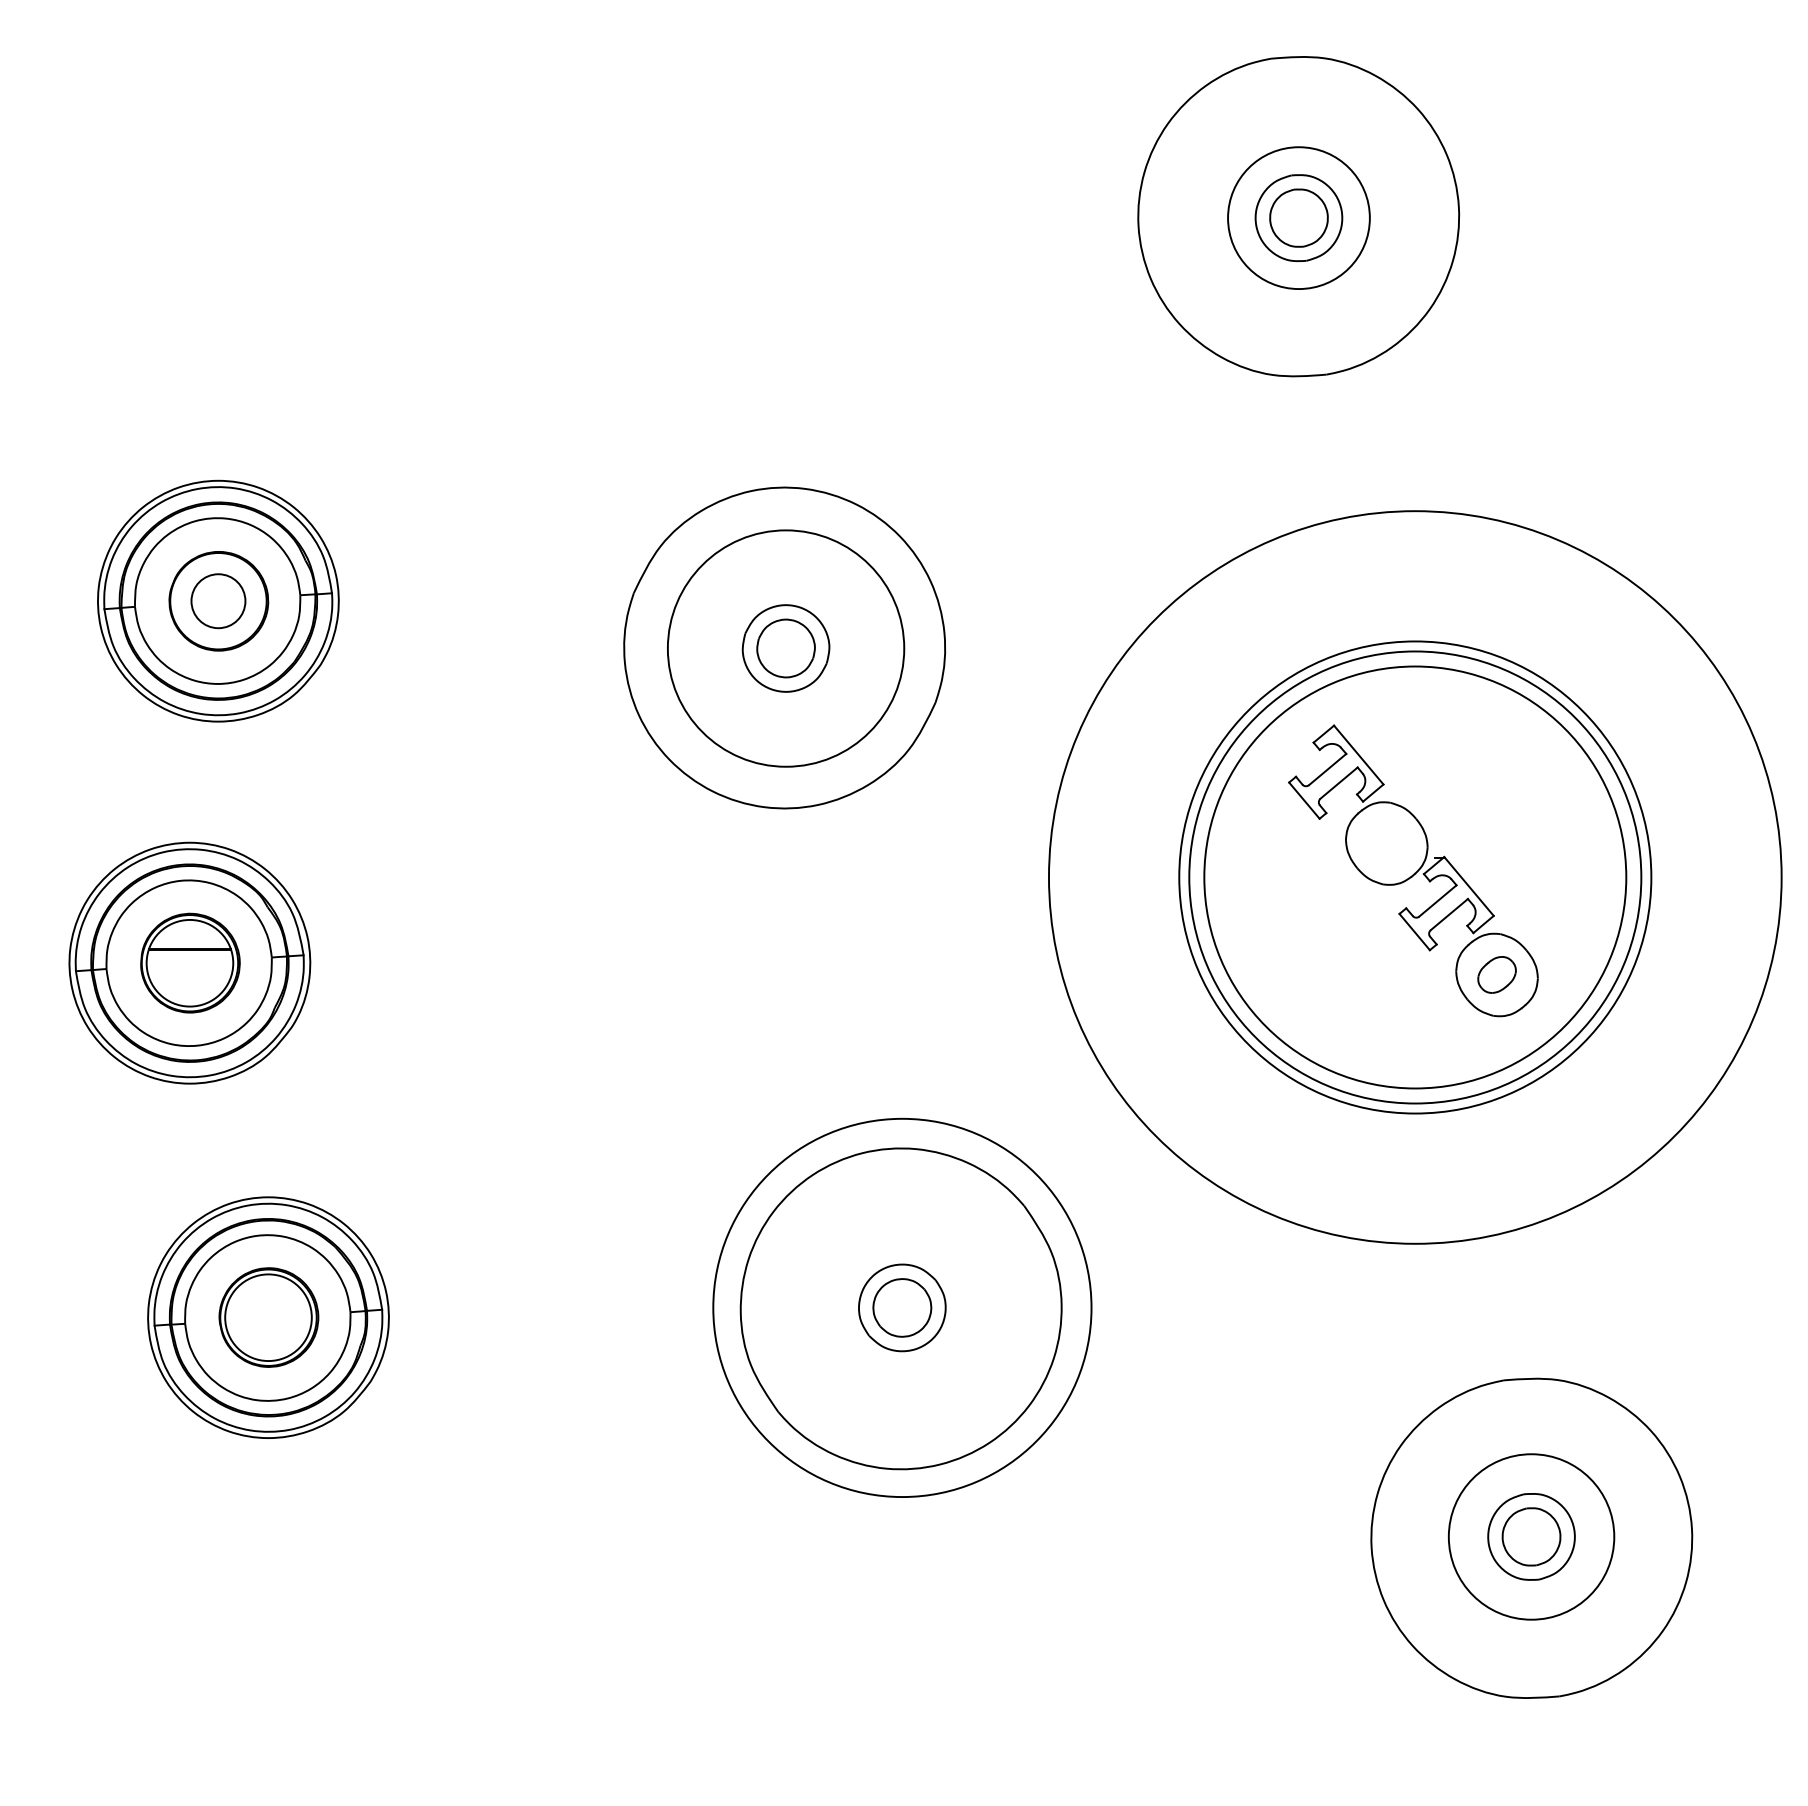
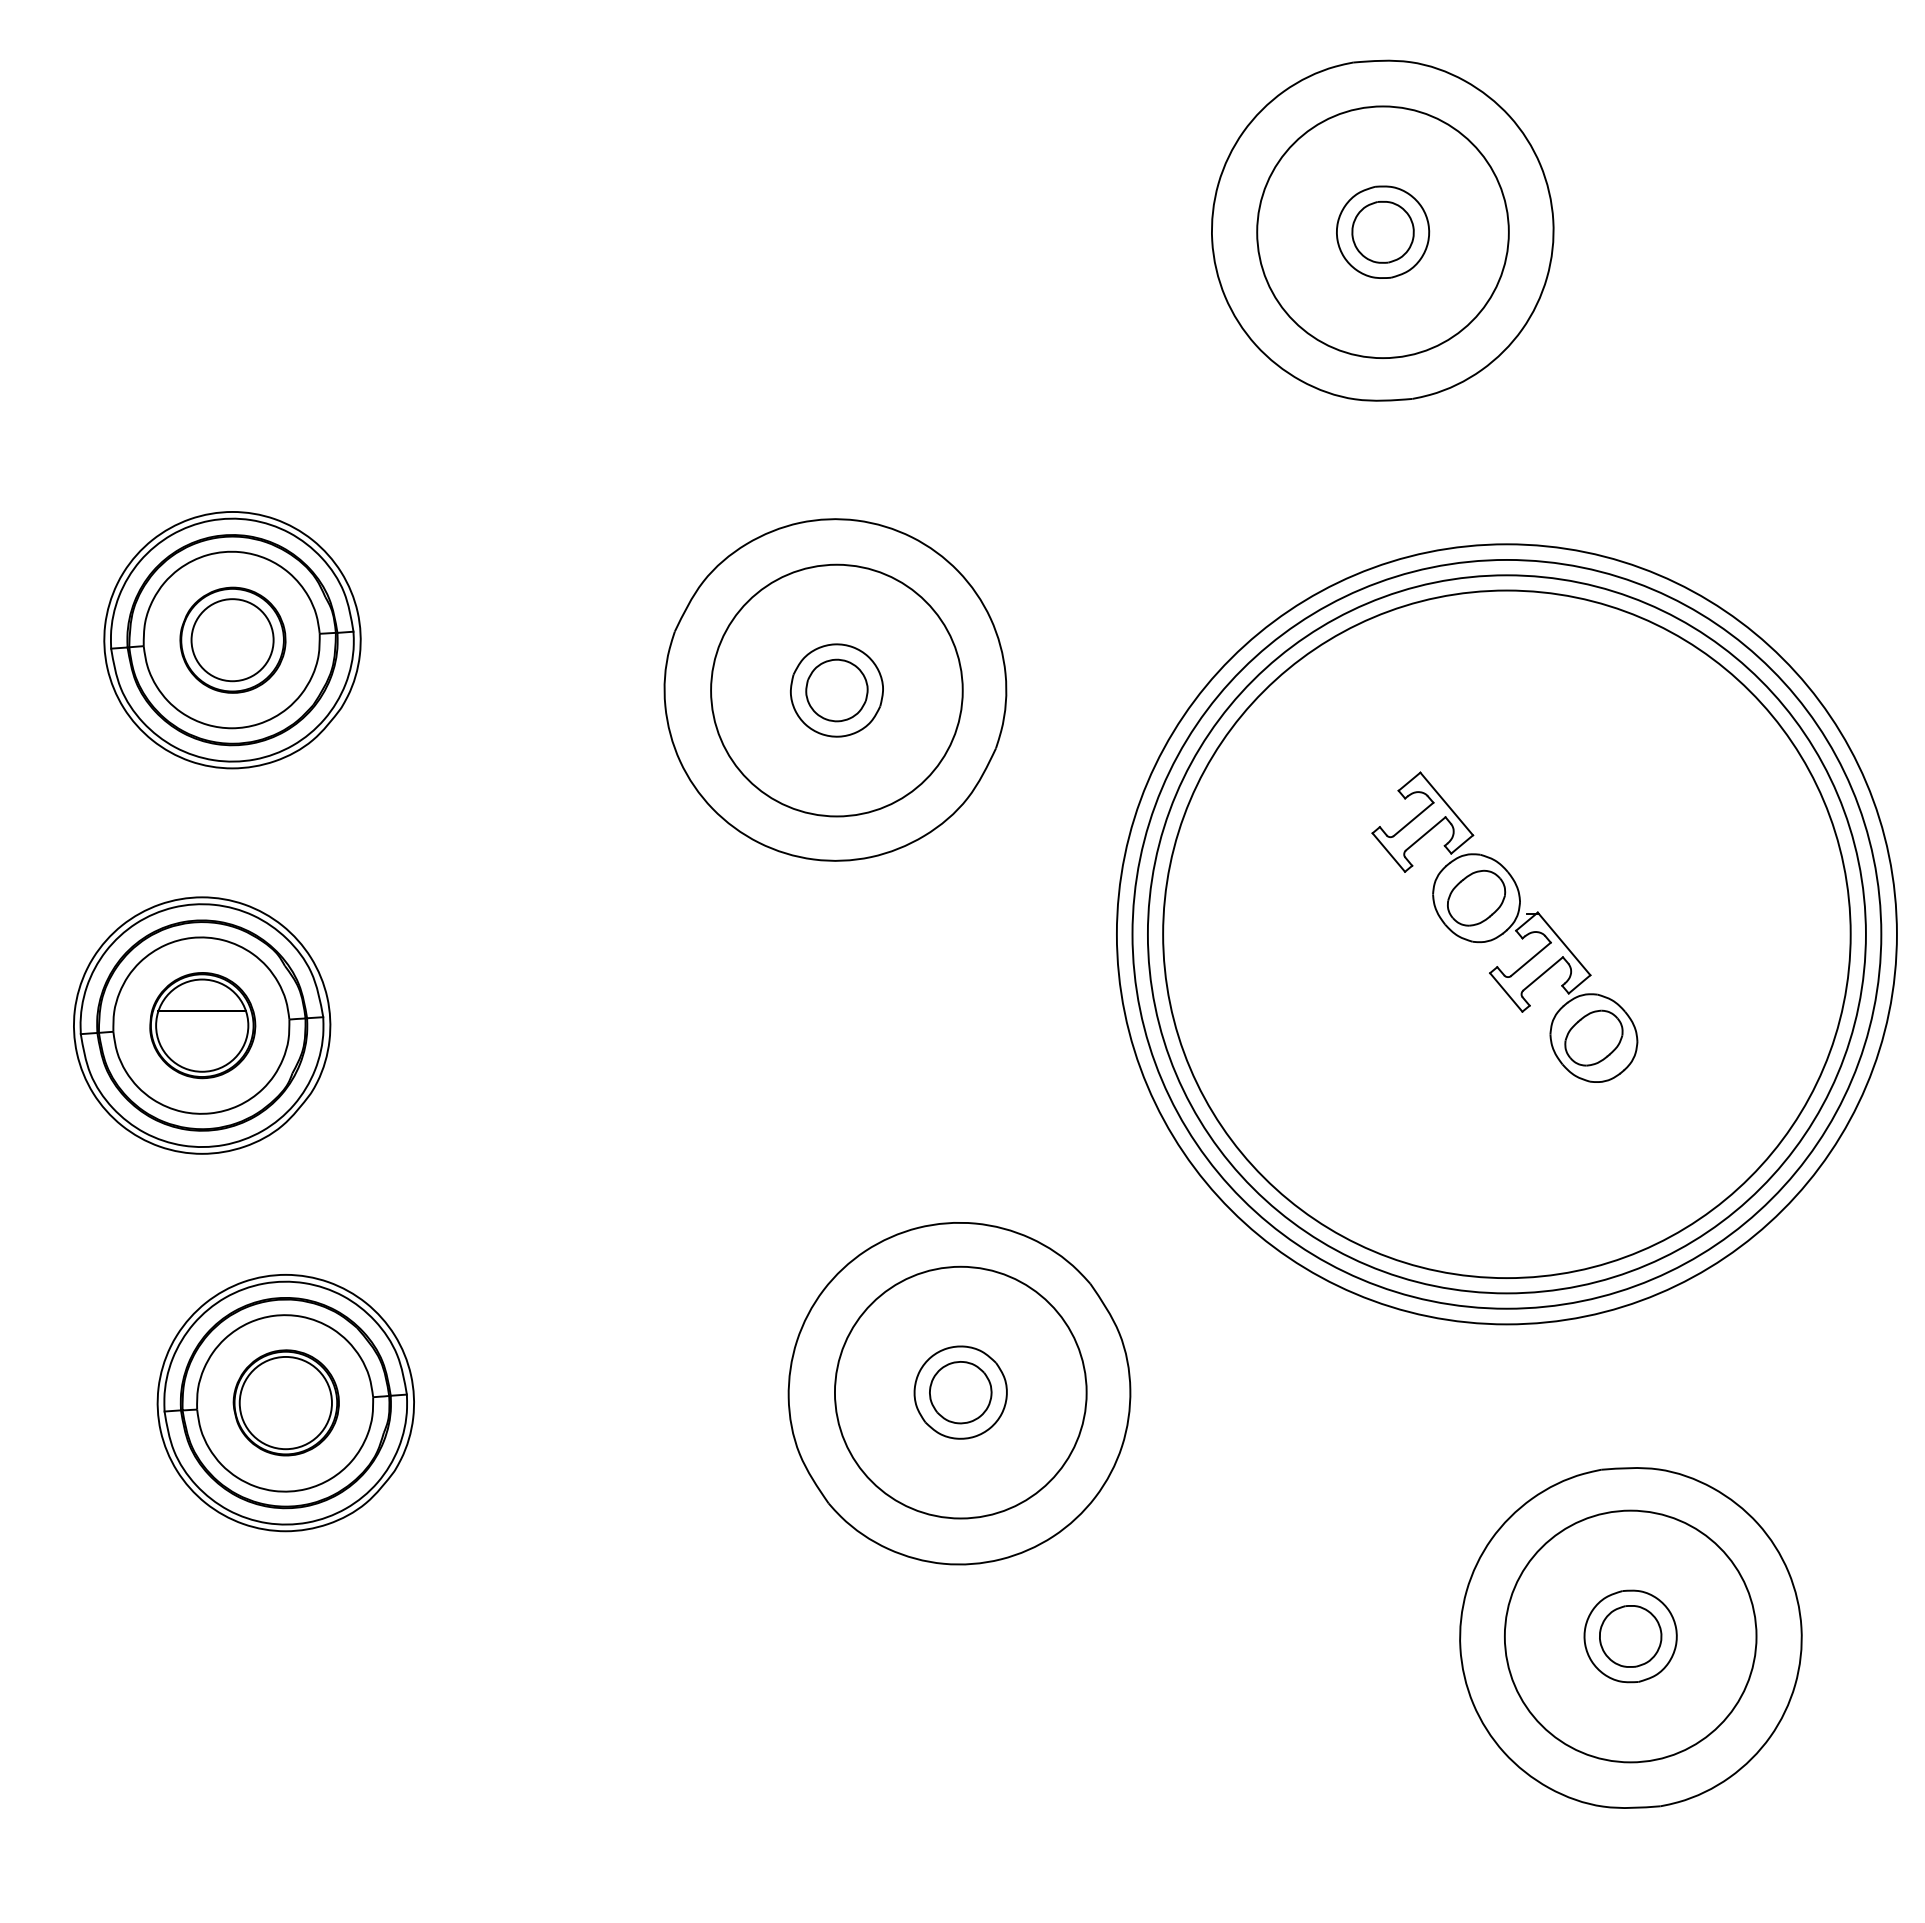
circle: (1298, 218) -> (1382, 232), size x1.67
circle: (218, 601) -> (232, 640), size x1.43
part: (1386, 842) -> (1476, 897), added
circle: (1414, 876) -> (1506, 933), size x1.67
circle: (1414, 877) -> (1506, 934), size x1.43
circle: (1414, 877) -> (1506, 934), size x1.43
part: (1496, 974) -> (1593, 1037), size x1.43
circle: (902, 1307) -> (960, 1392), size x0.62
circle: (1531, 1536) -> (1630, 1636), size x1.43

